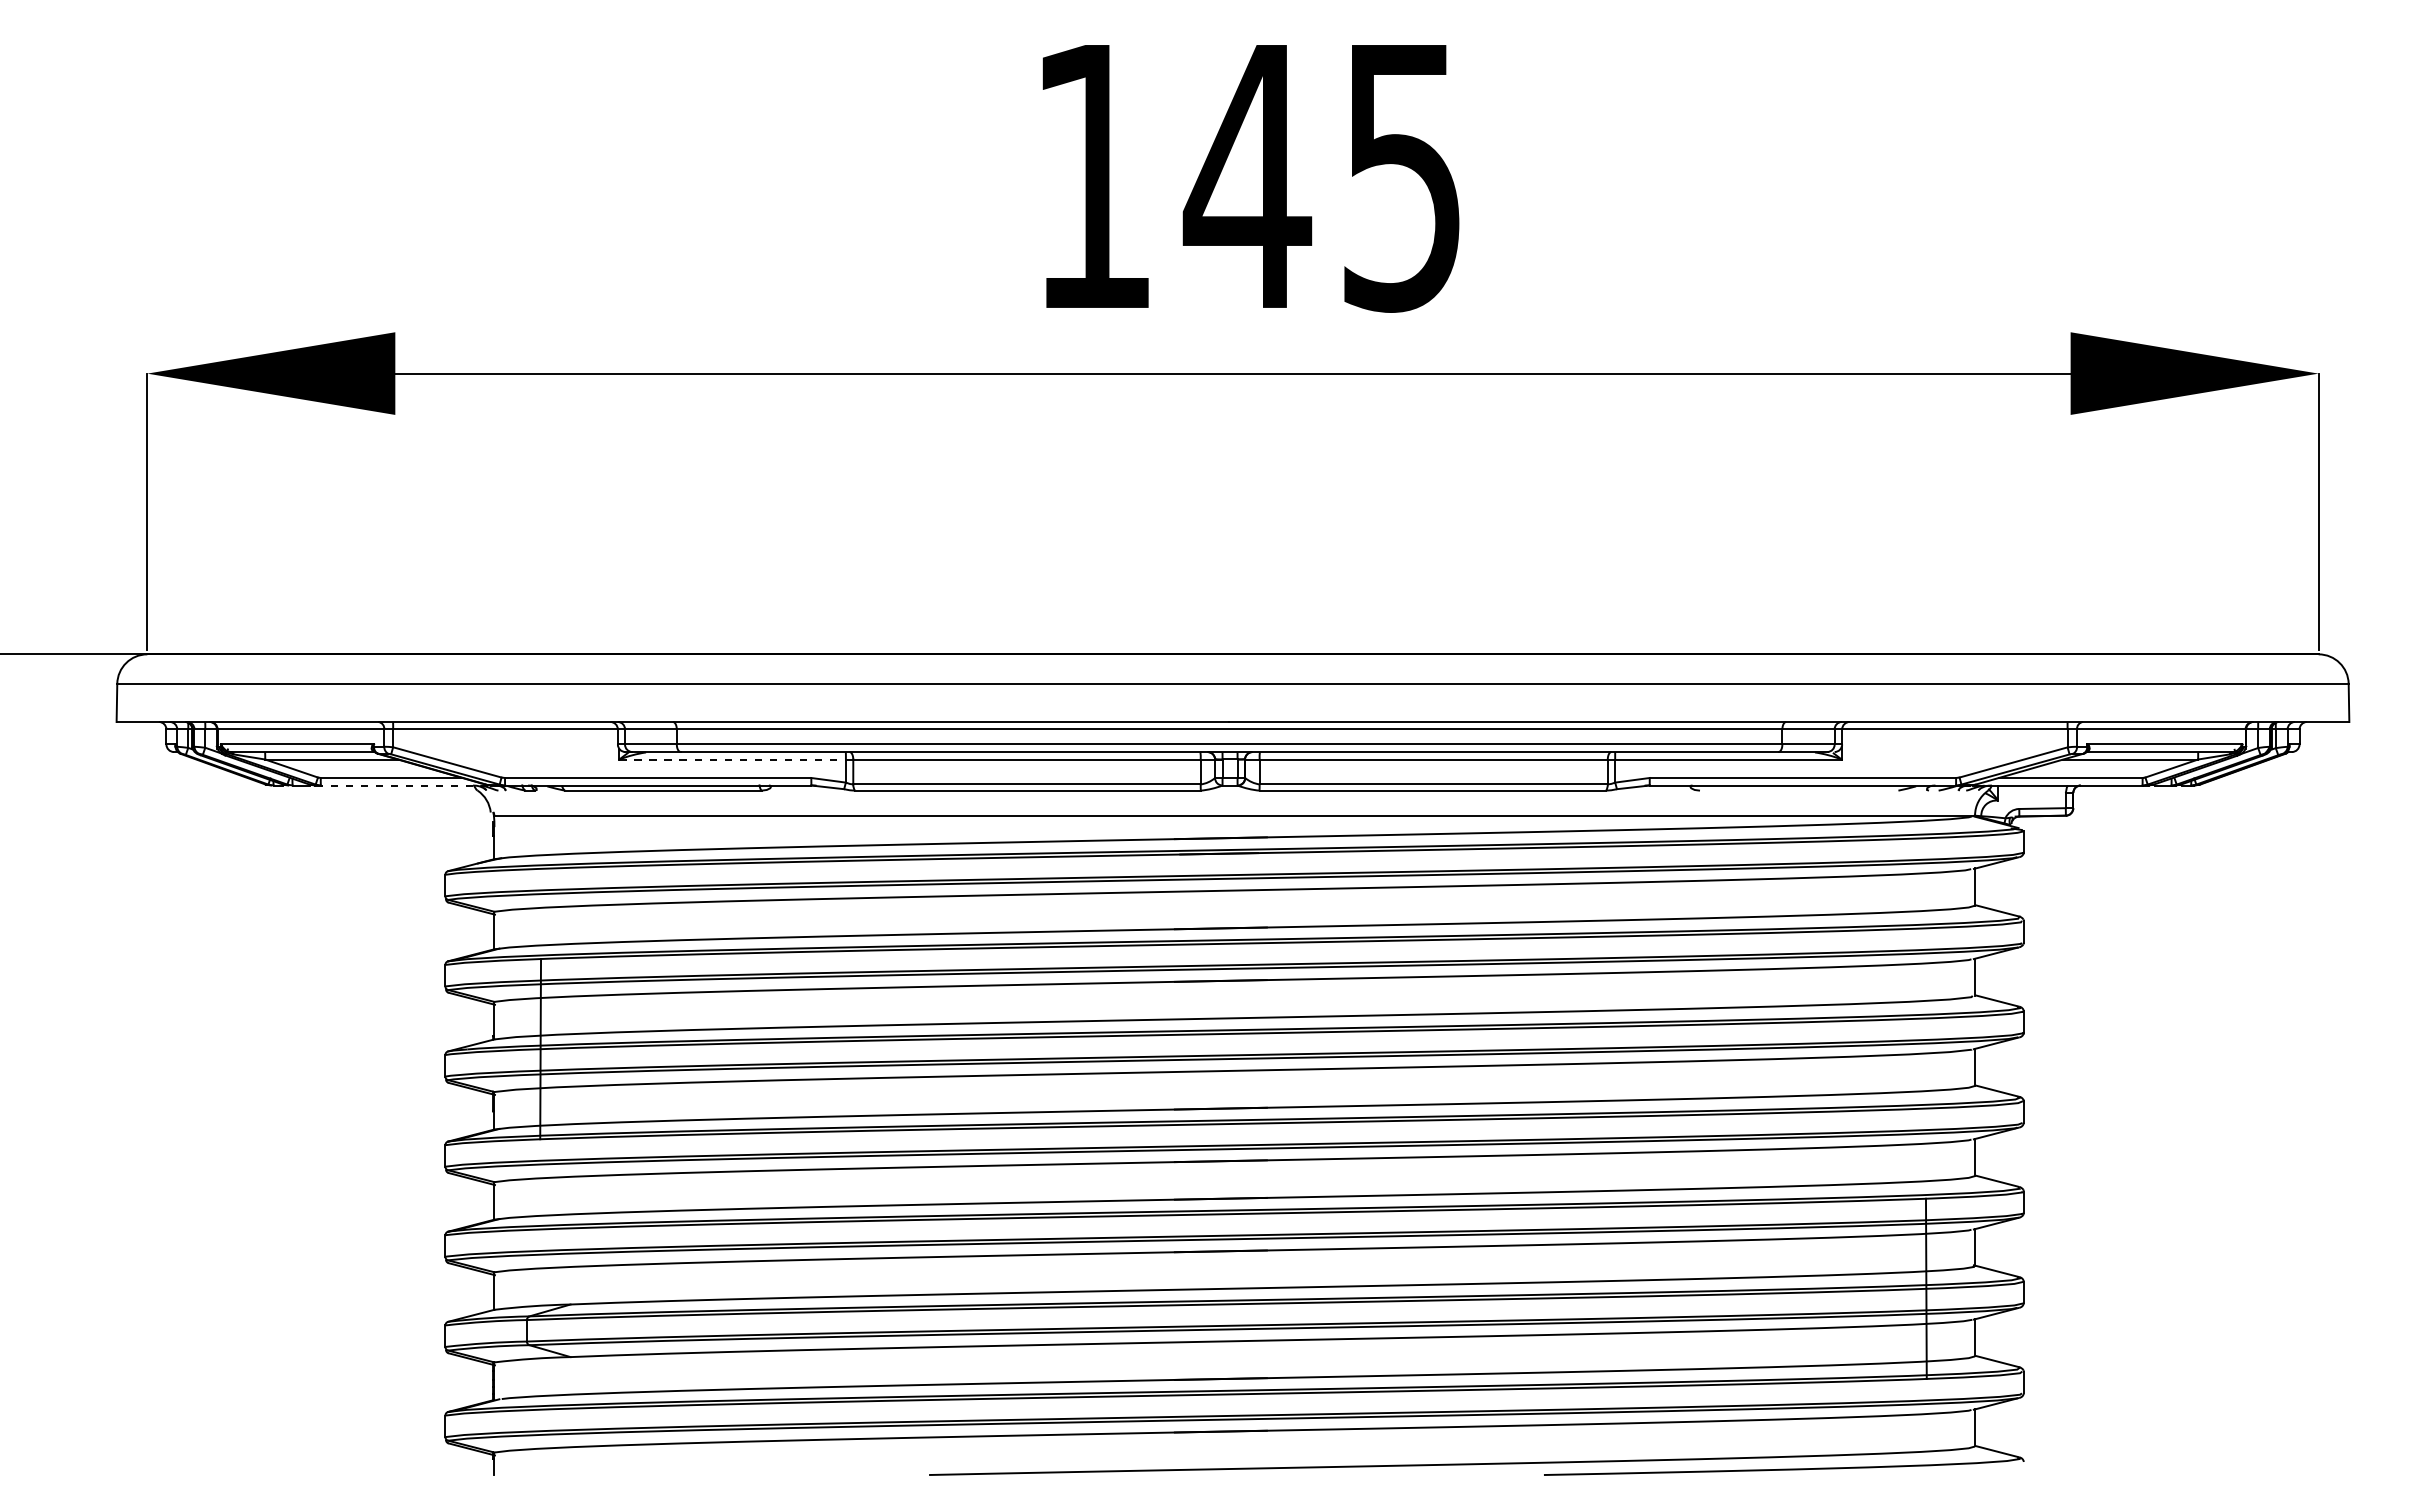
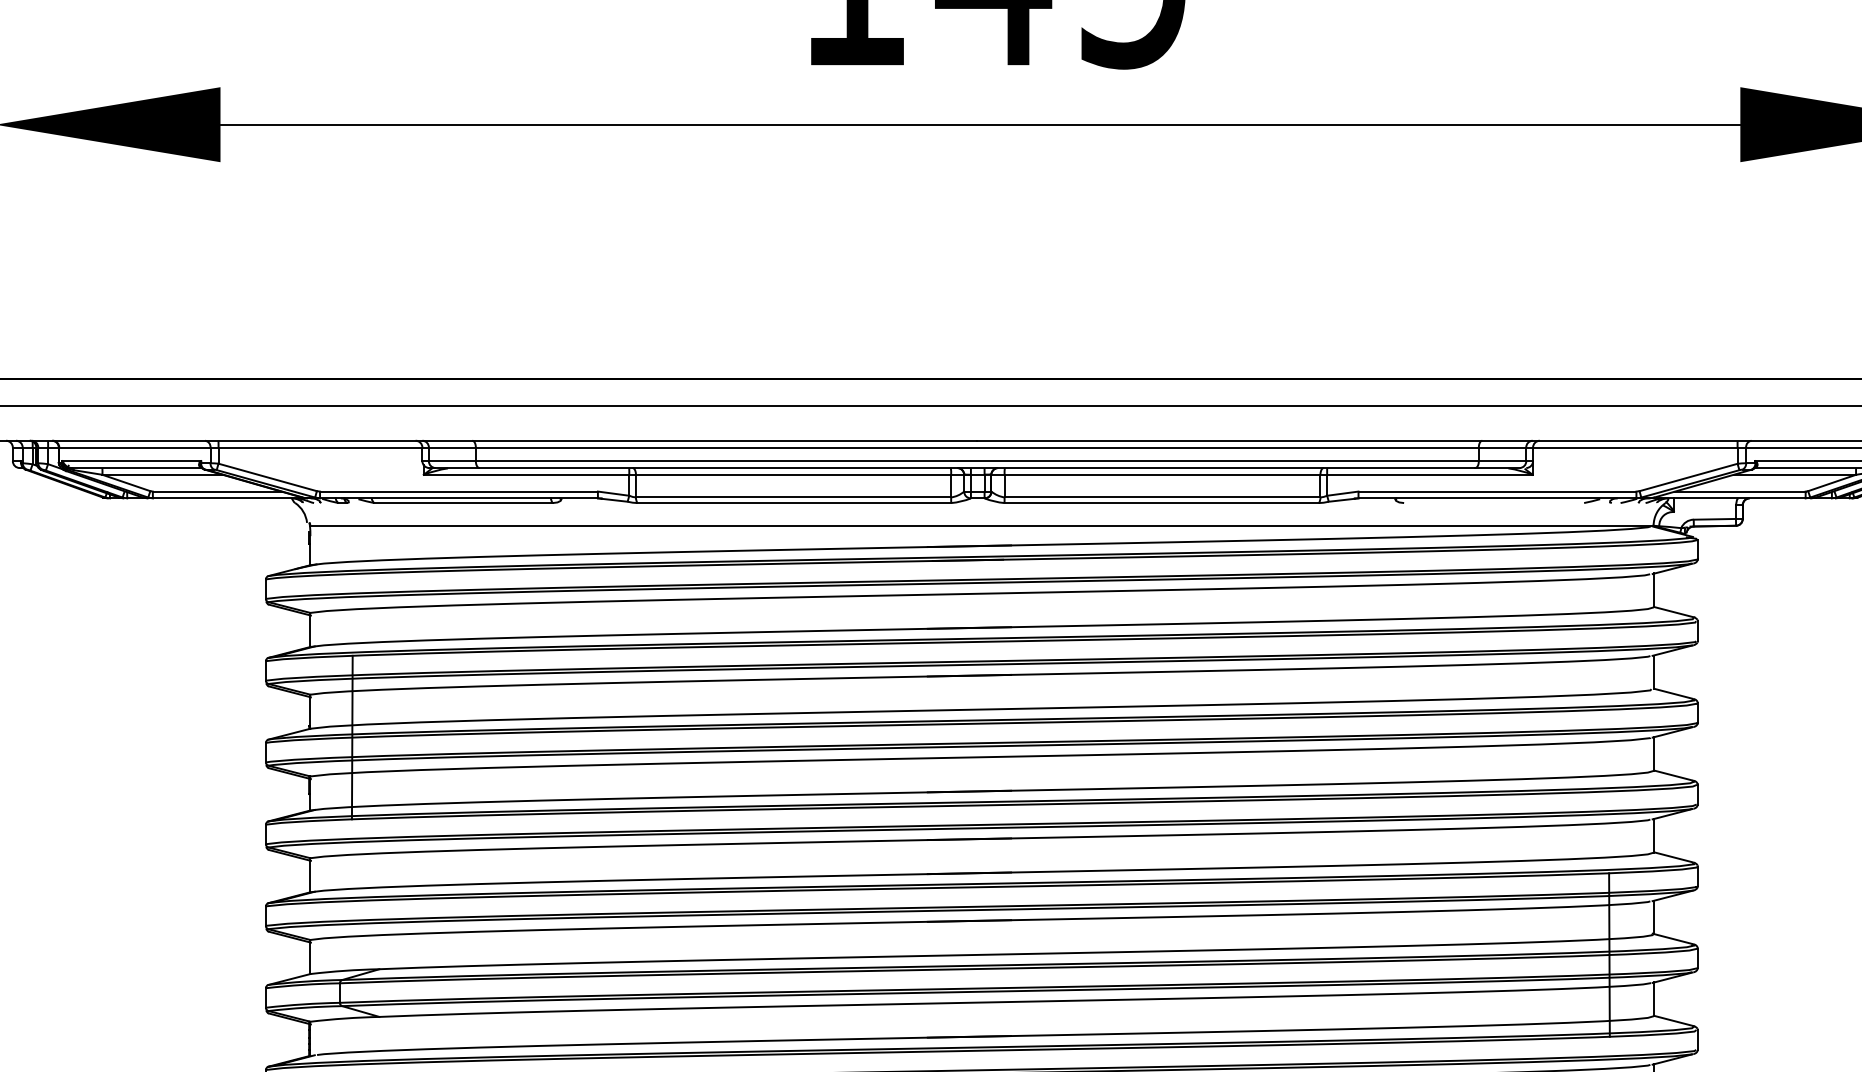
line: (733, 759) -> (527, 474), dashed -> solid
line: (404, 785) -> (228, 498), dashed -> solid

